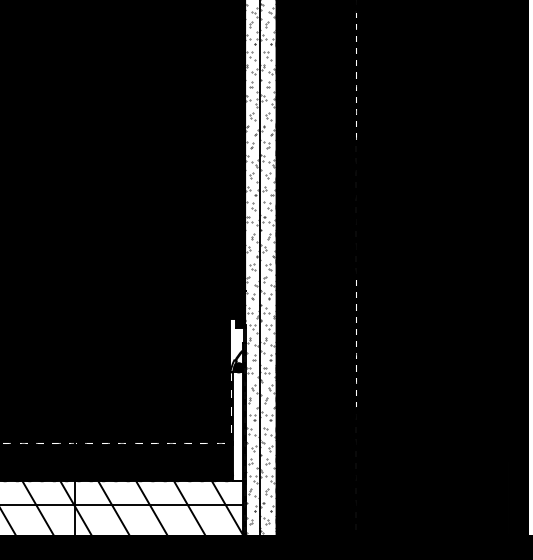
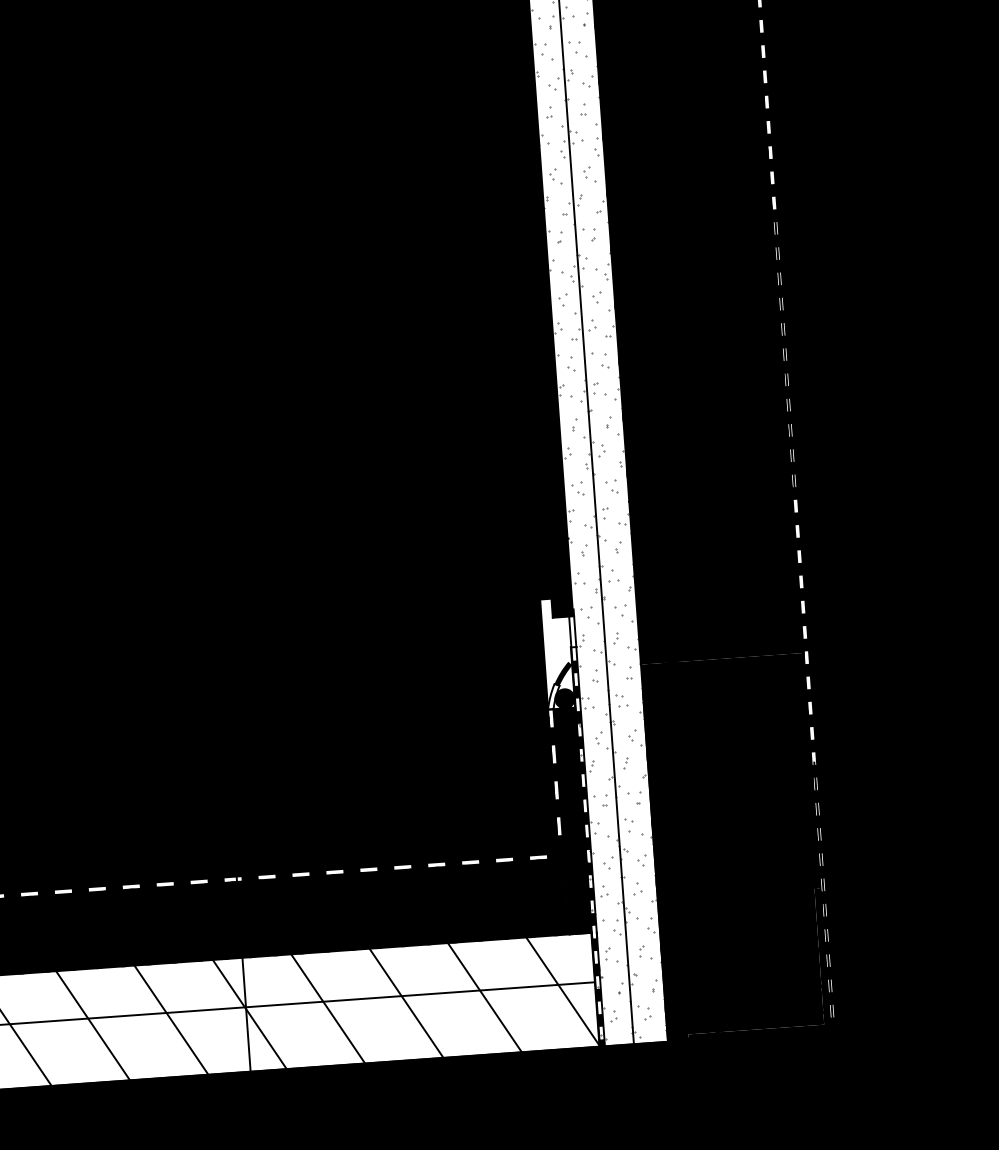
fill: (238, 426) -> (572, 820), added

